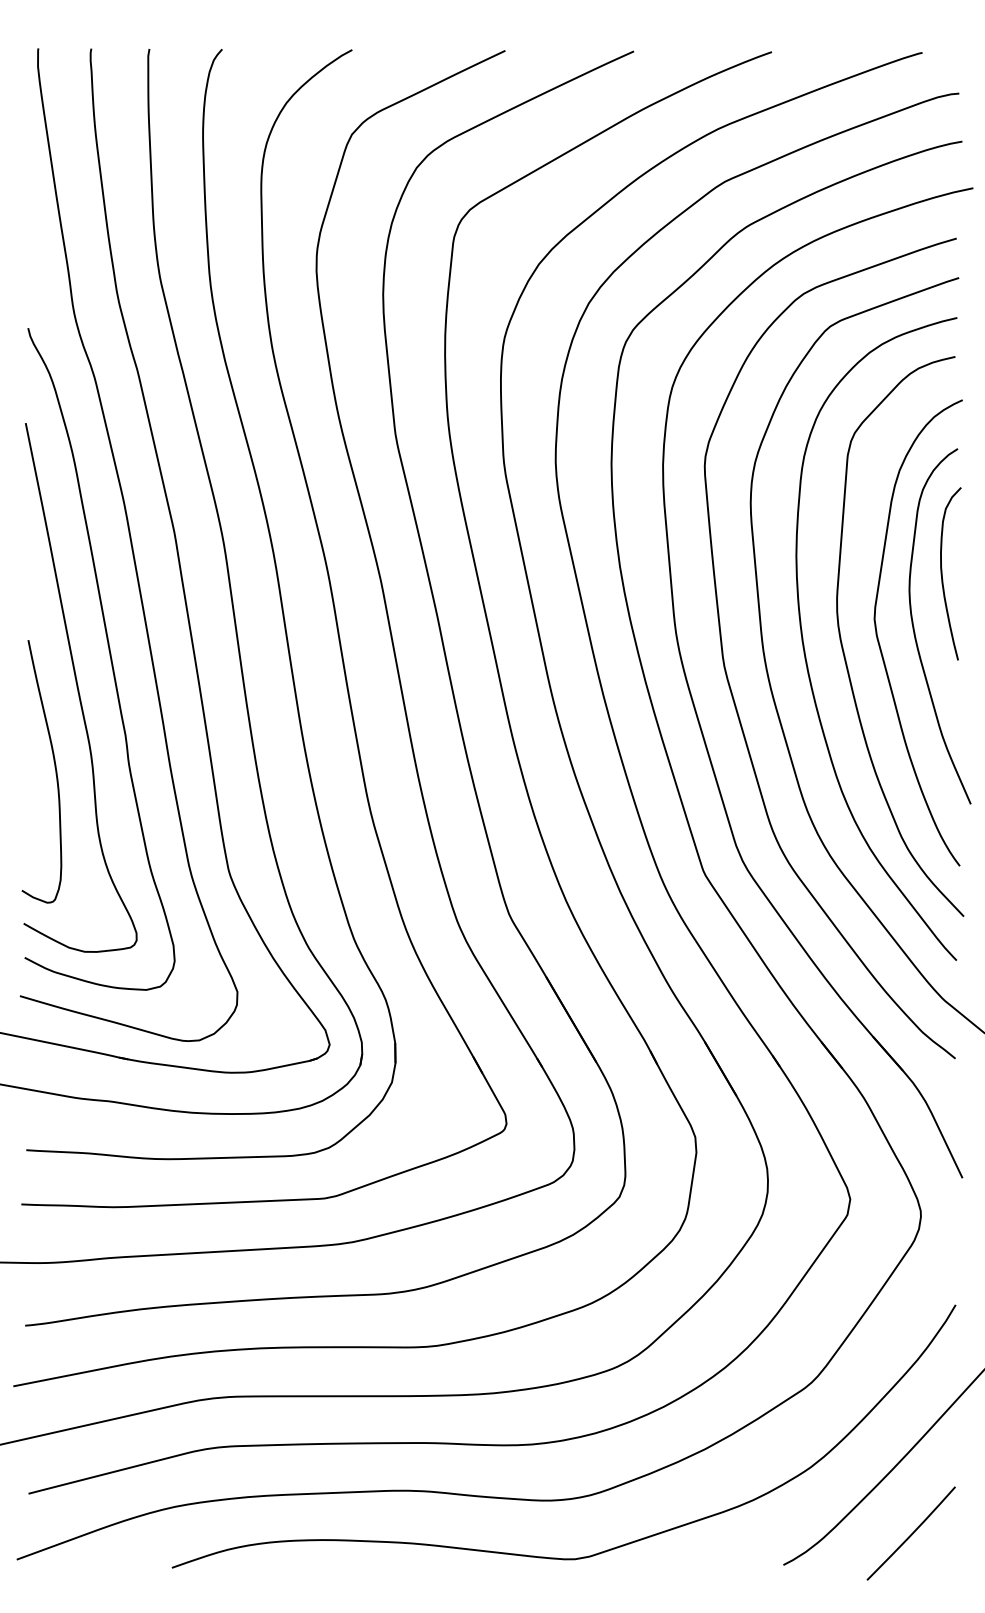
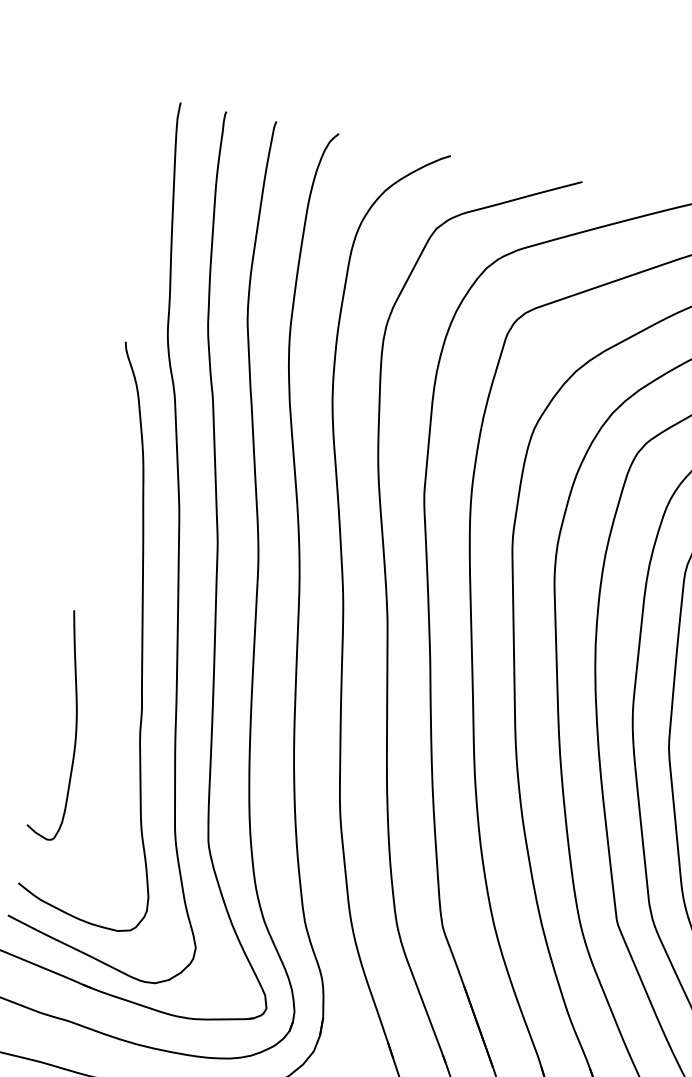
curve: (78, 687) -> (109, 659), removed

